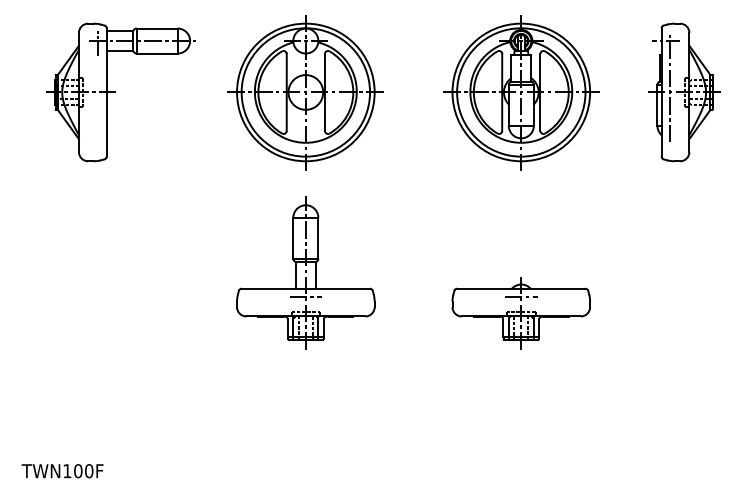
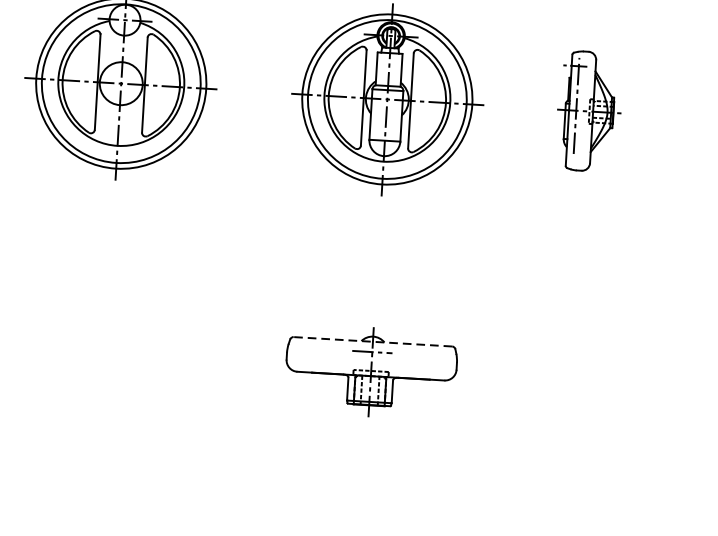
part: (684, 92) -> (588, 111), size x0.7
part: (305, 272) -> (107, 305), removed
line: (520, 288) -> (371, 341), solid -> dashed

